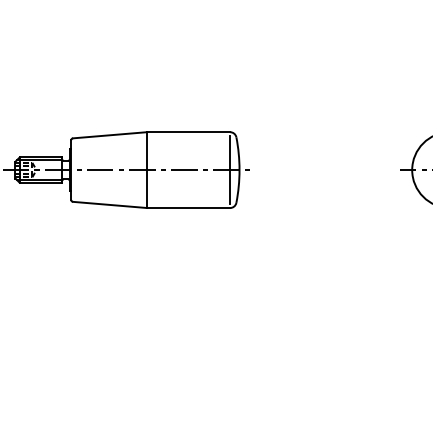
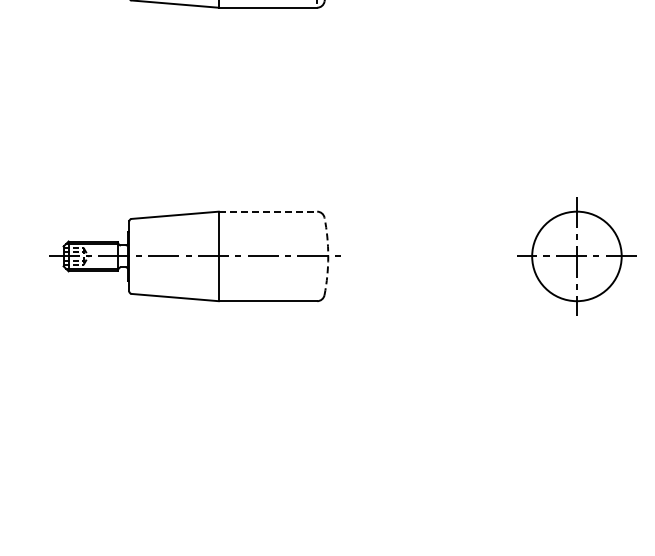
line: (188, 132) -> (268, 211), solid -> dashed
line: (230, 170) -> (317, 256), removed
arc: (239, 170) -> (328, 256), solid -> dashed

